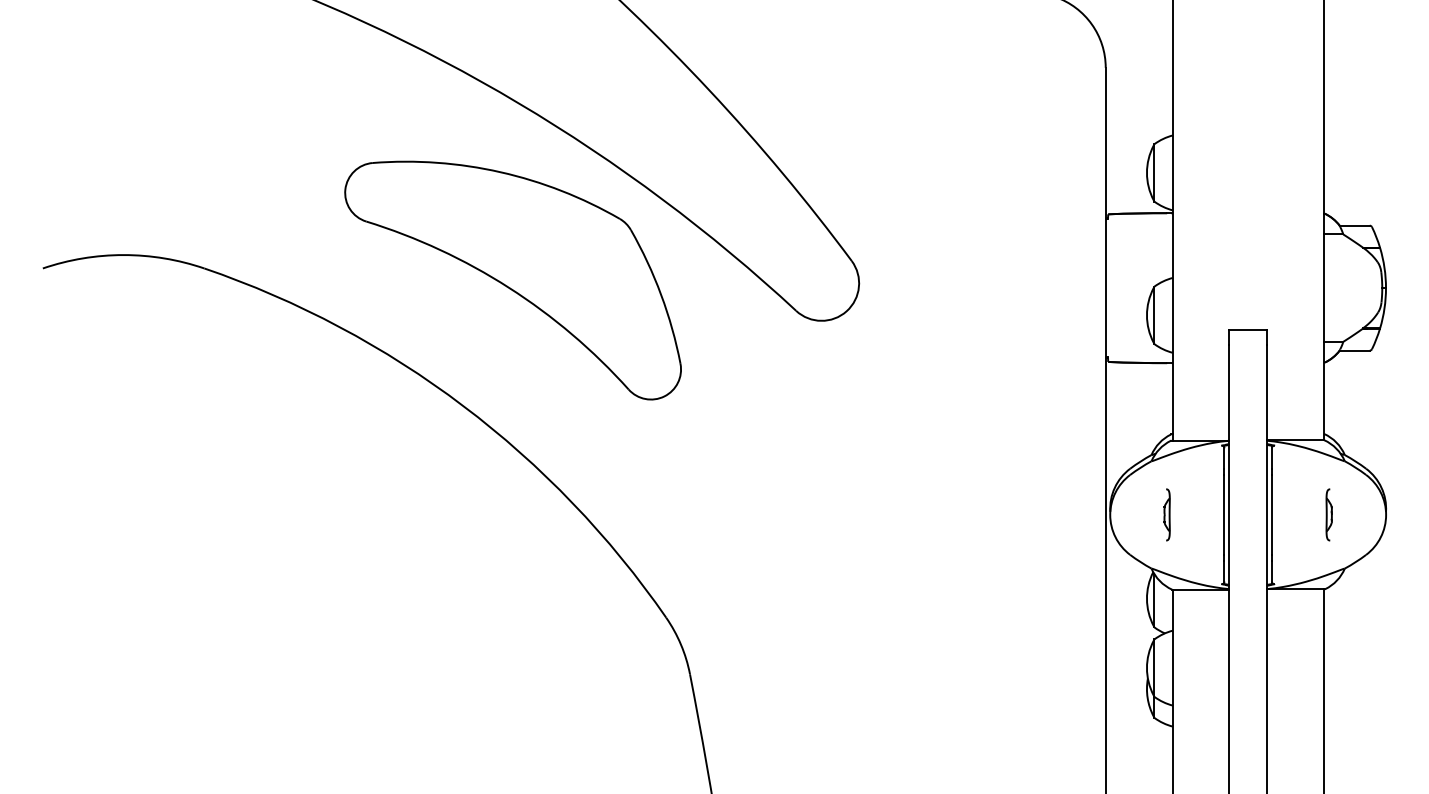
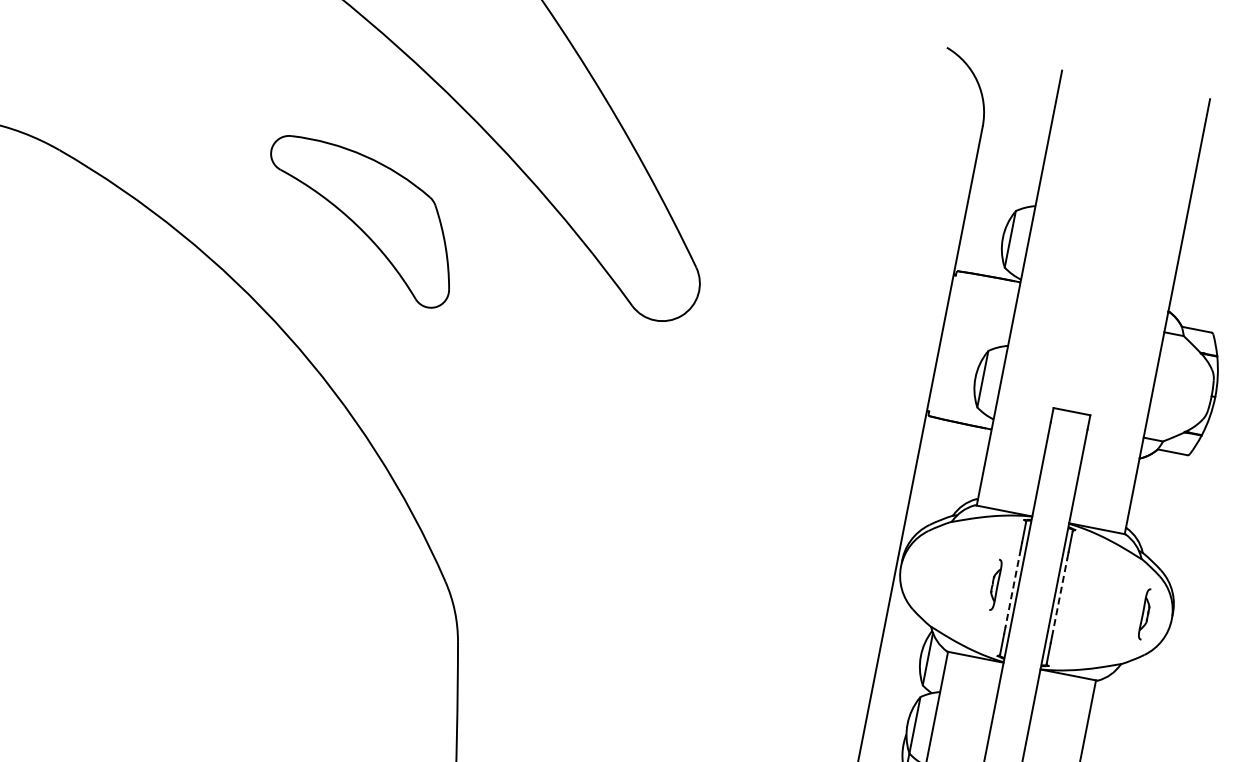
part: (512, 280) -> (359, 221), size x0.6
part: (1166, 514) -> (994, 584), moved
line: (1224, 514) -> (1013, 588), solid -> dashed
line: (1271, 514) -> (1059, 597), solid -> dashed
part: (1328, 514) -> (1144, 613), moved

